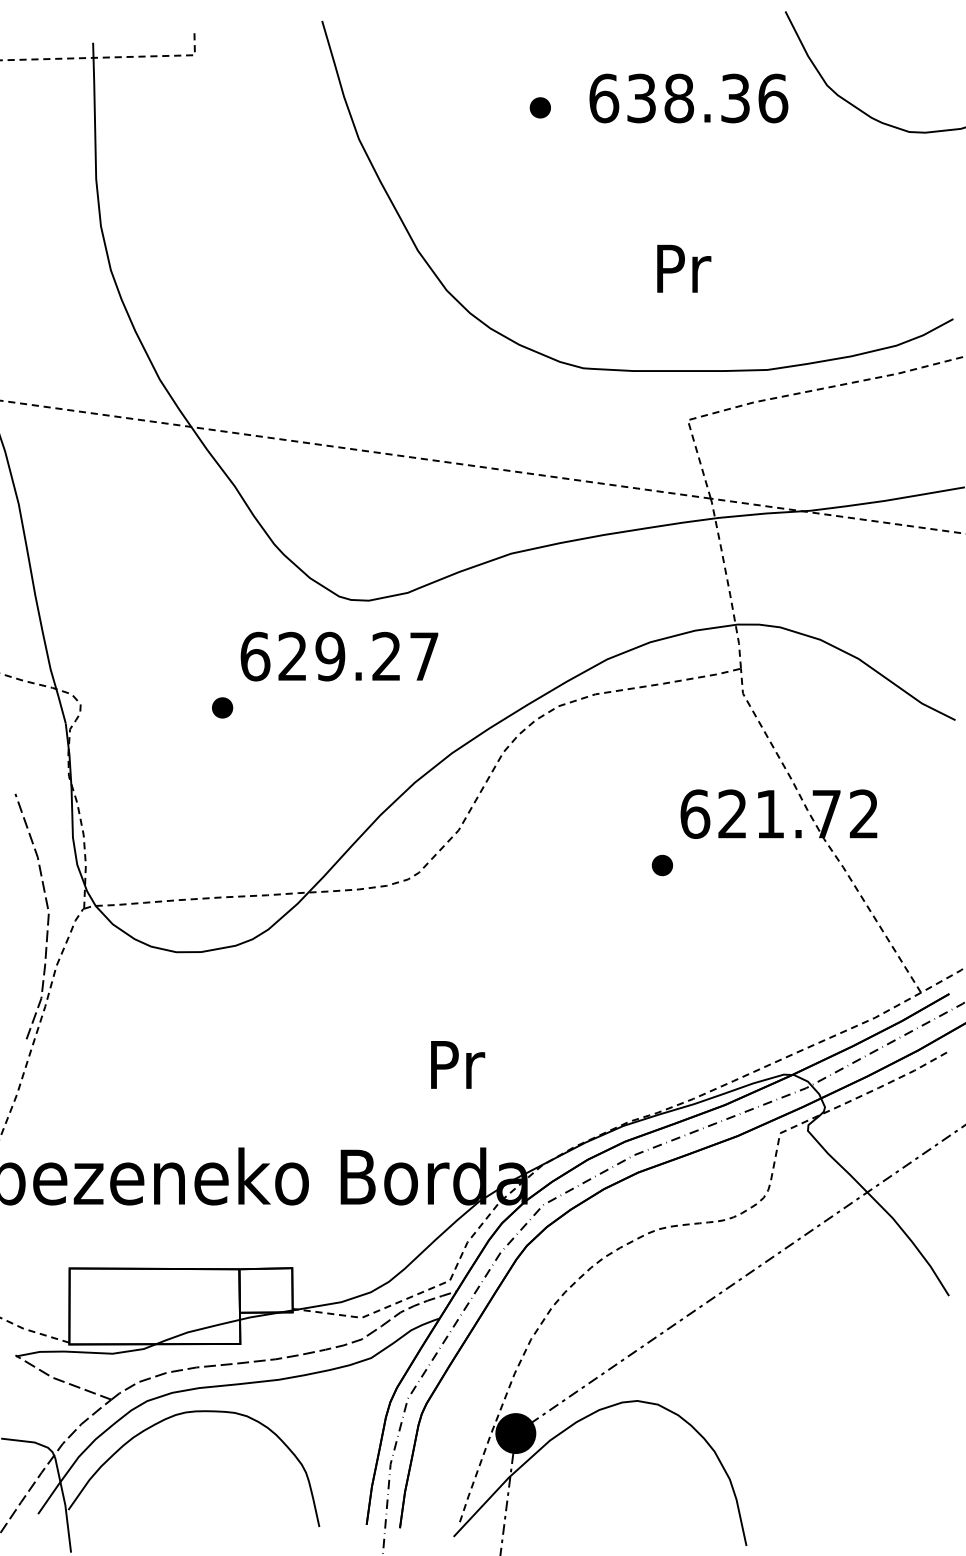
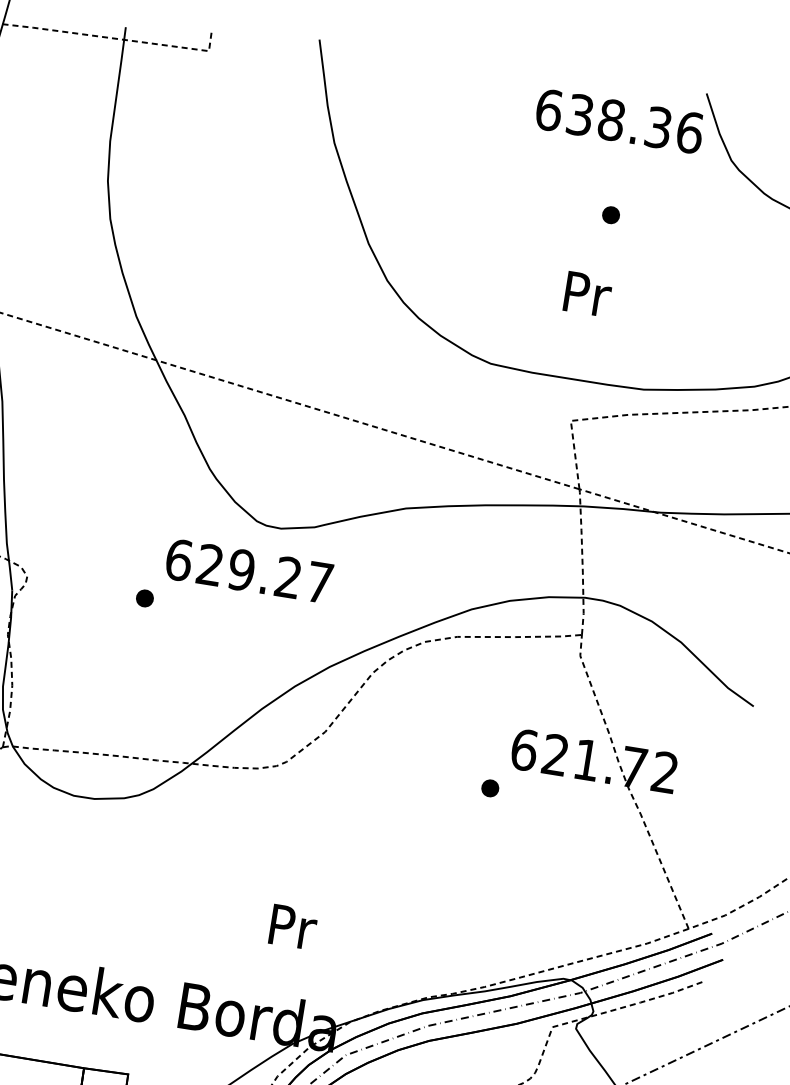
text: (688, 98) -> (619, 121), moved
part: (539, 107) -> (610, 214), moved

